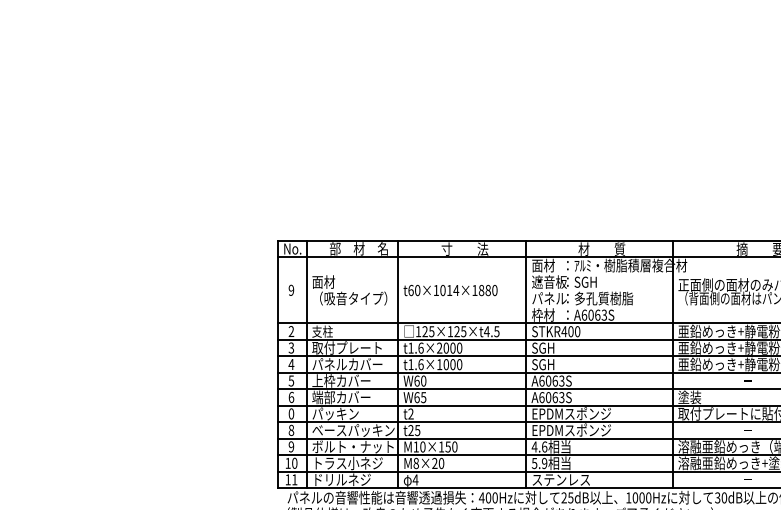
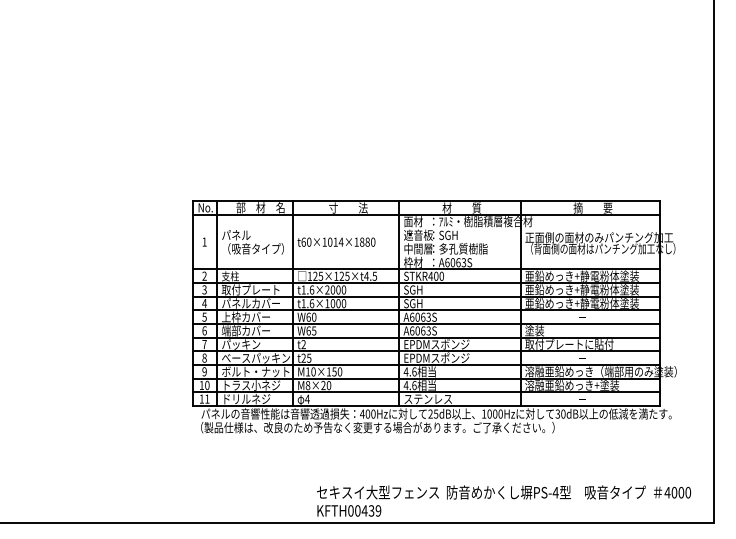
text: (329, 281) -> (236, 234), 面材 -> パネル
text: (291, 289) -> (204, 241), 9 -> 1
text: (549, 298) -> (418, 248), パネル -> 中間層
text: (291, 413) -> (204, 344), 0 -> 7
text: (538, 463) -> (409, 385), 5.9 -> 4.6

